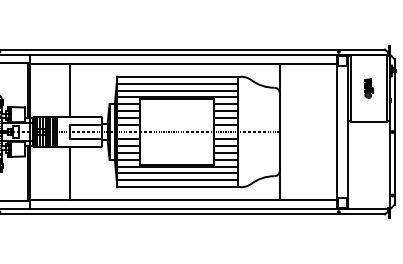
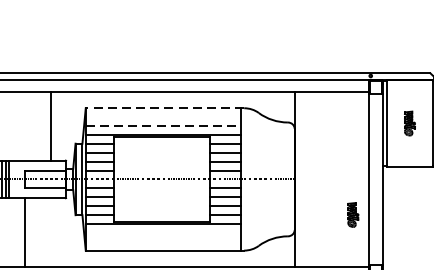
line: (178, 76) -> (164, 107), solid -> dashed
line: (177, 83) -> (163, 116), removed
line: (70, 90) -> (51, 125), moved
line: (178, 90) -> (164, 125), solid -> dashed
part: (325, 159) -> (353, 214), added
line: (177, 173) -> (163, 232), removed
line: (177, 180) -> (163, 241), removed

